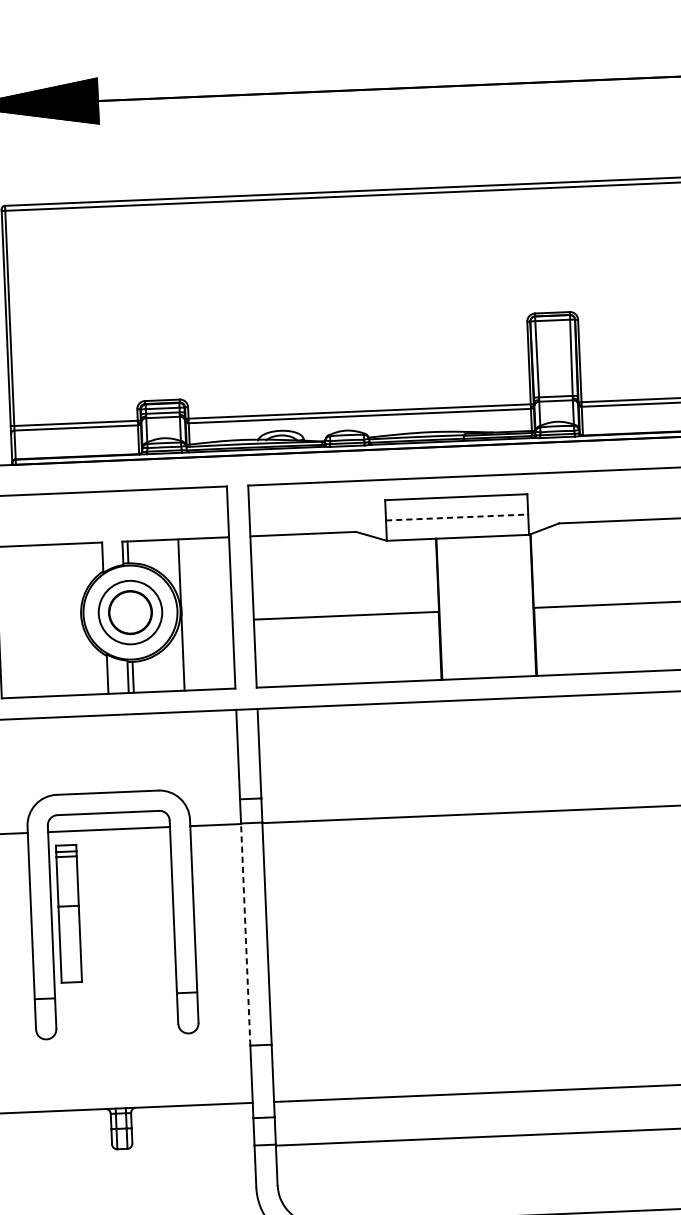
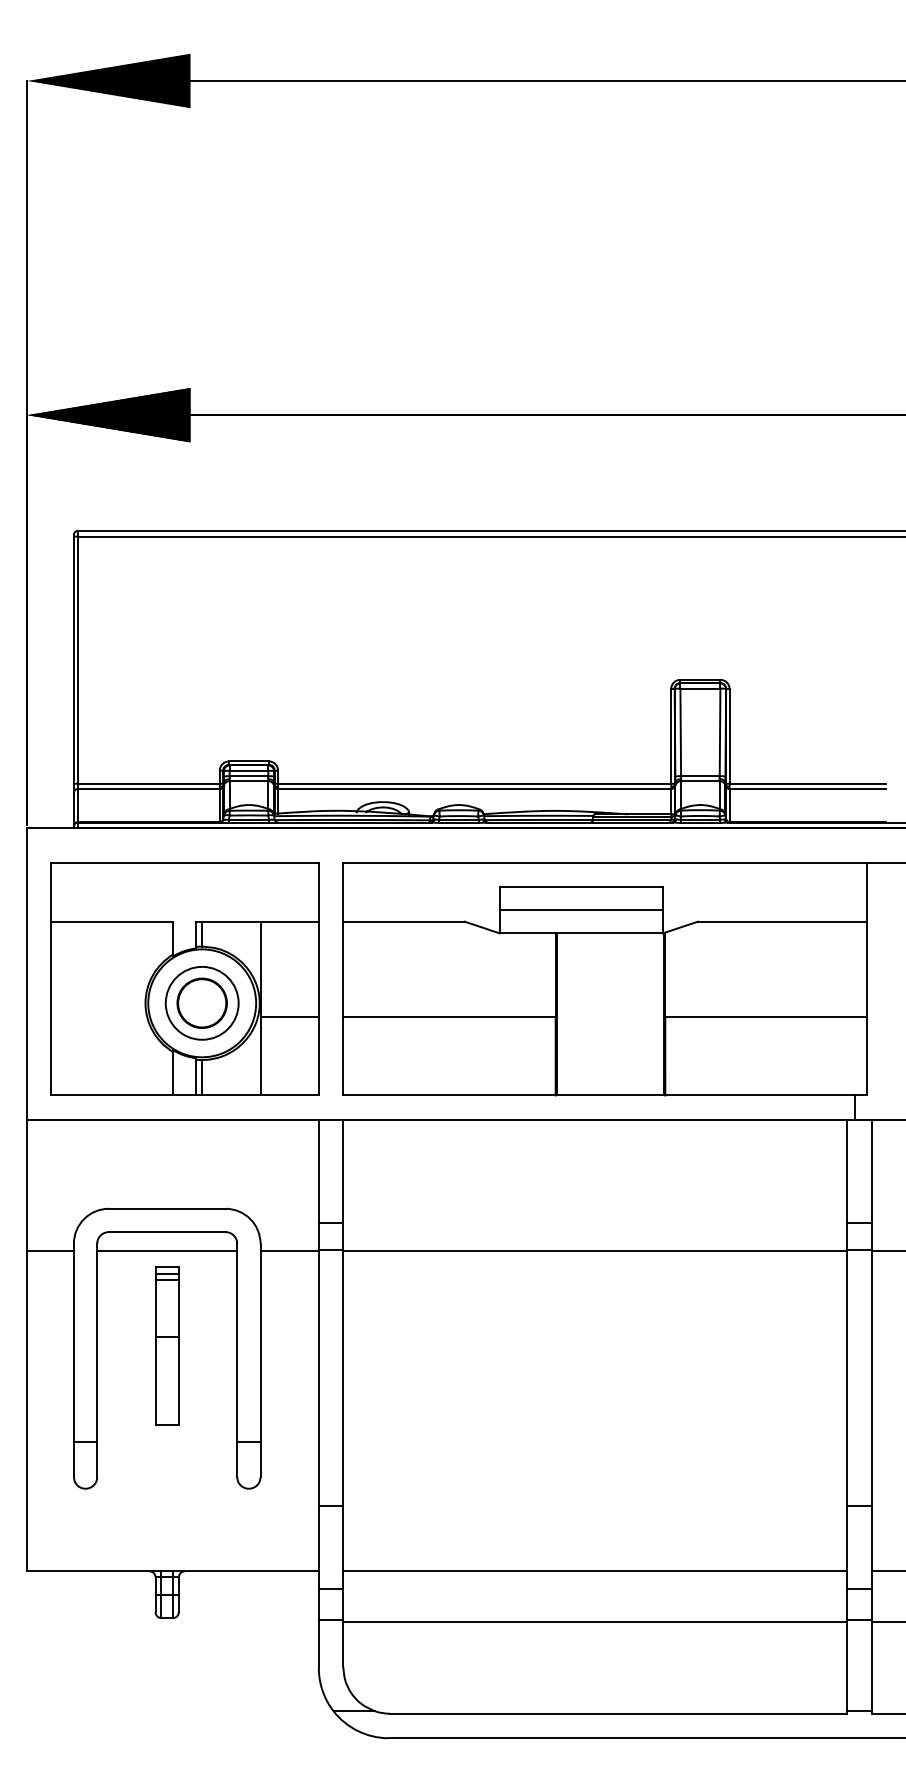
line: (457, 517) -> (581, 910), dashed -> solid
line: (206, 621) -> (289, 1017), added
part: (69, 913) -> (167, 1345), moved
line: (245, 934) -> (318, 1378), dashed -> solid

